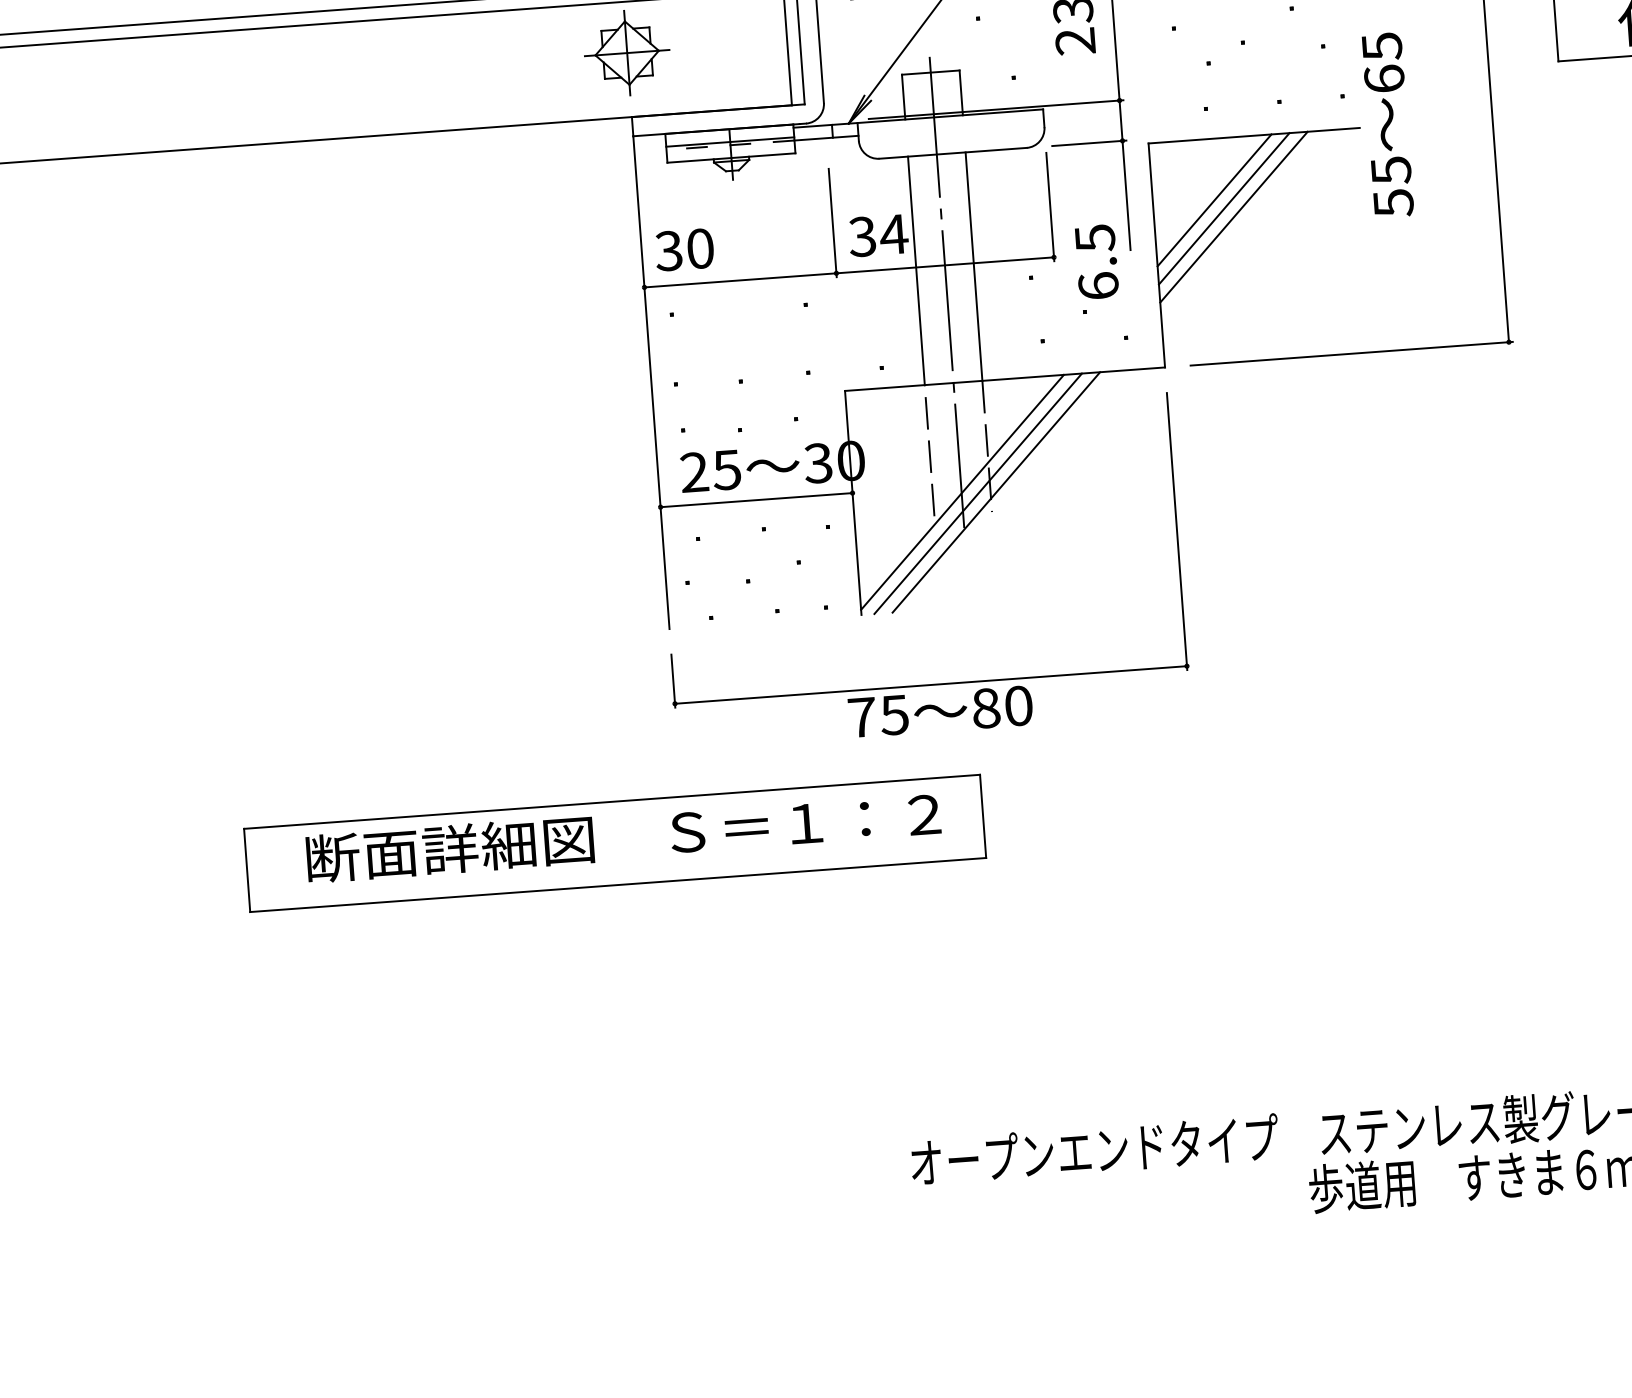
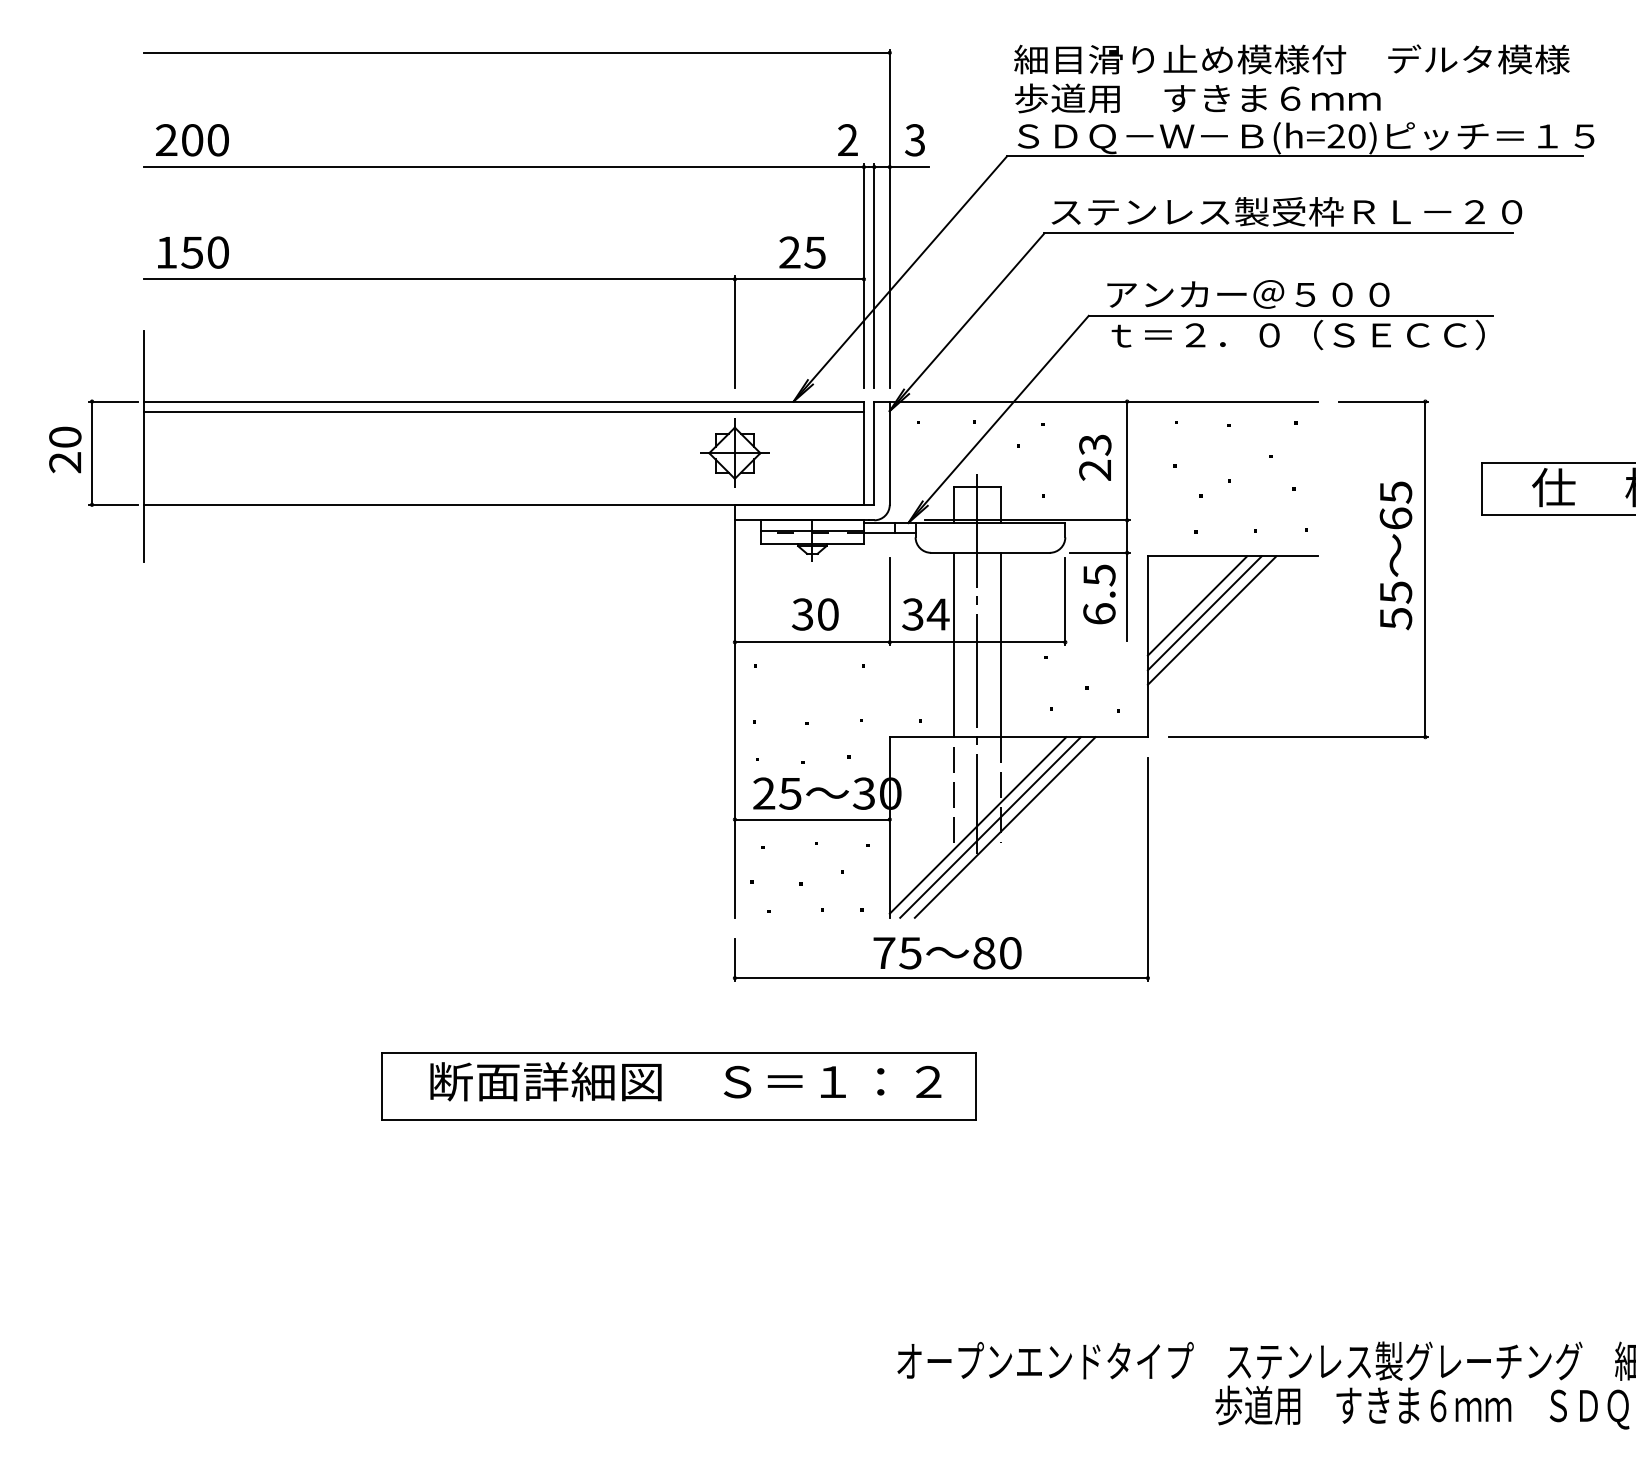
text: (1387, 124) -> (1395, 555), moved
text: (684, 249) -> (815, 614), moved
text: (1096, 261) -> (1099, 594), moved
text: (940, 712) -> (947, 953), moved

